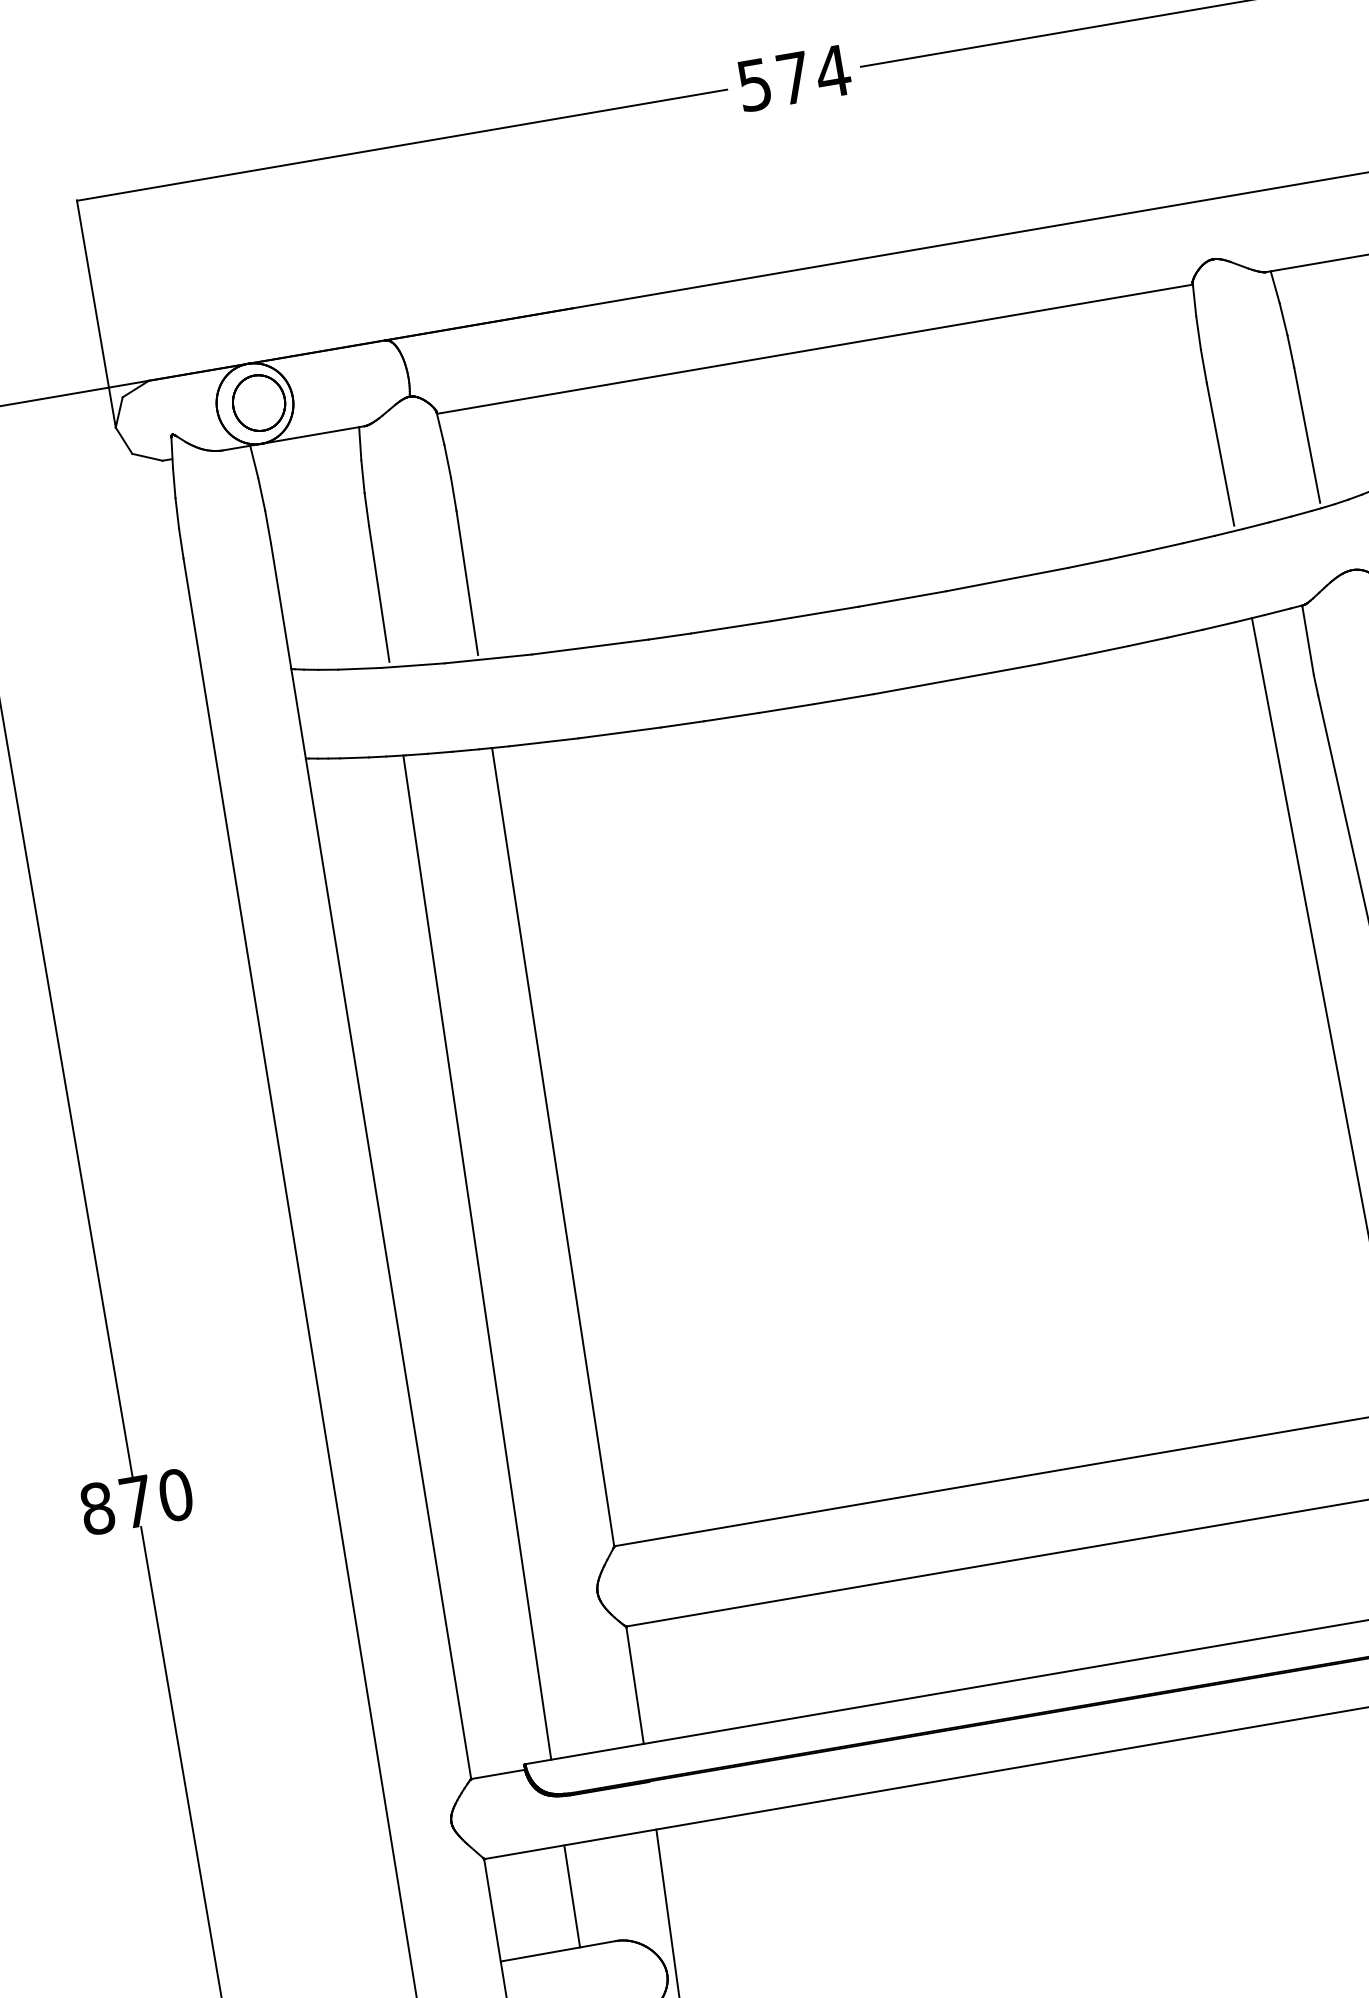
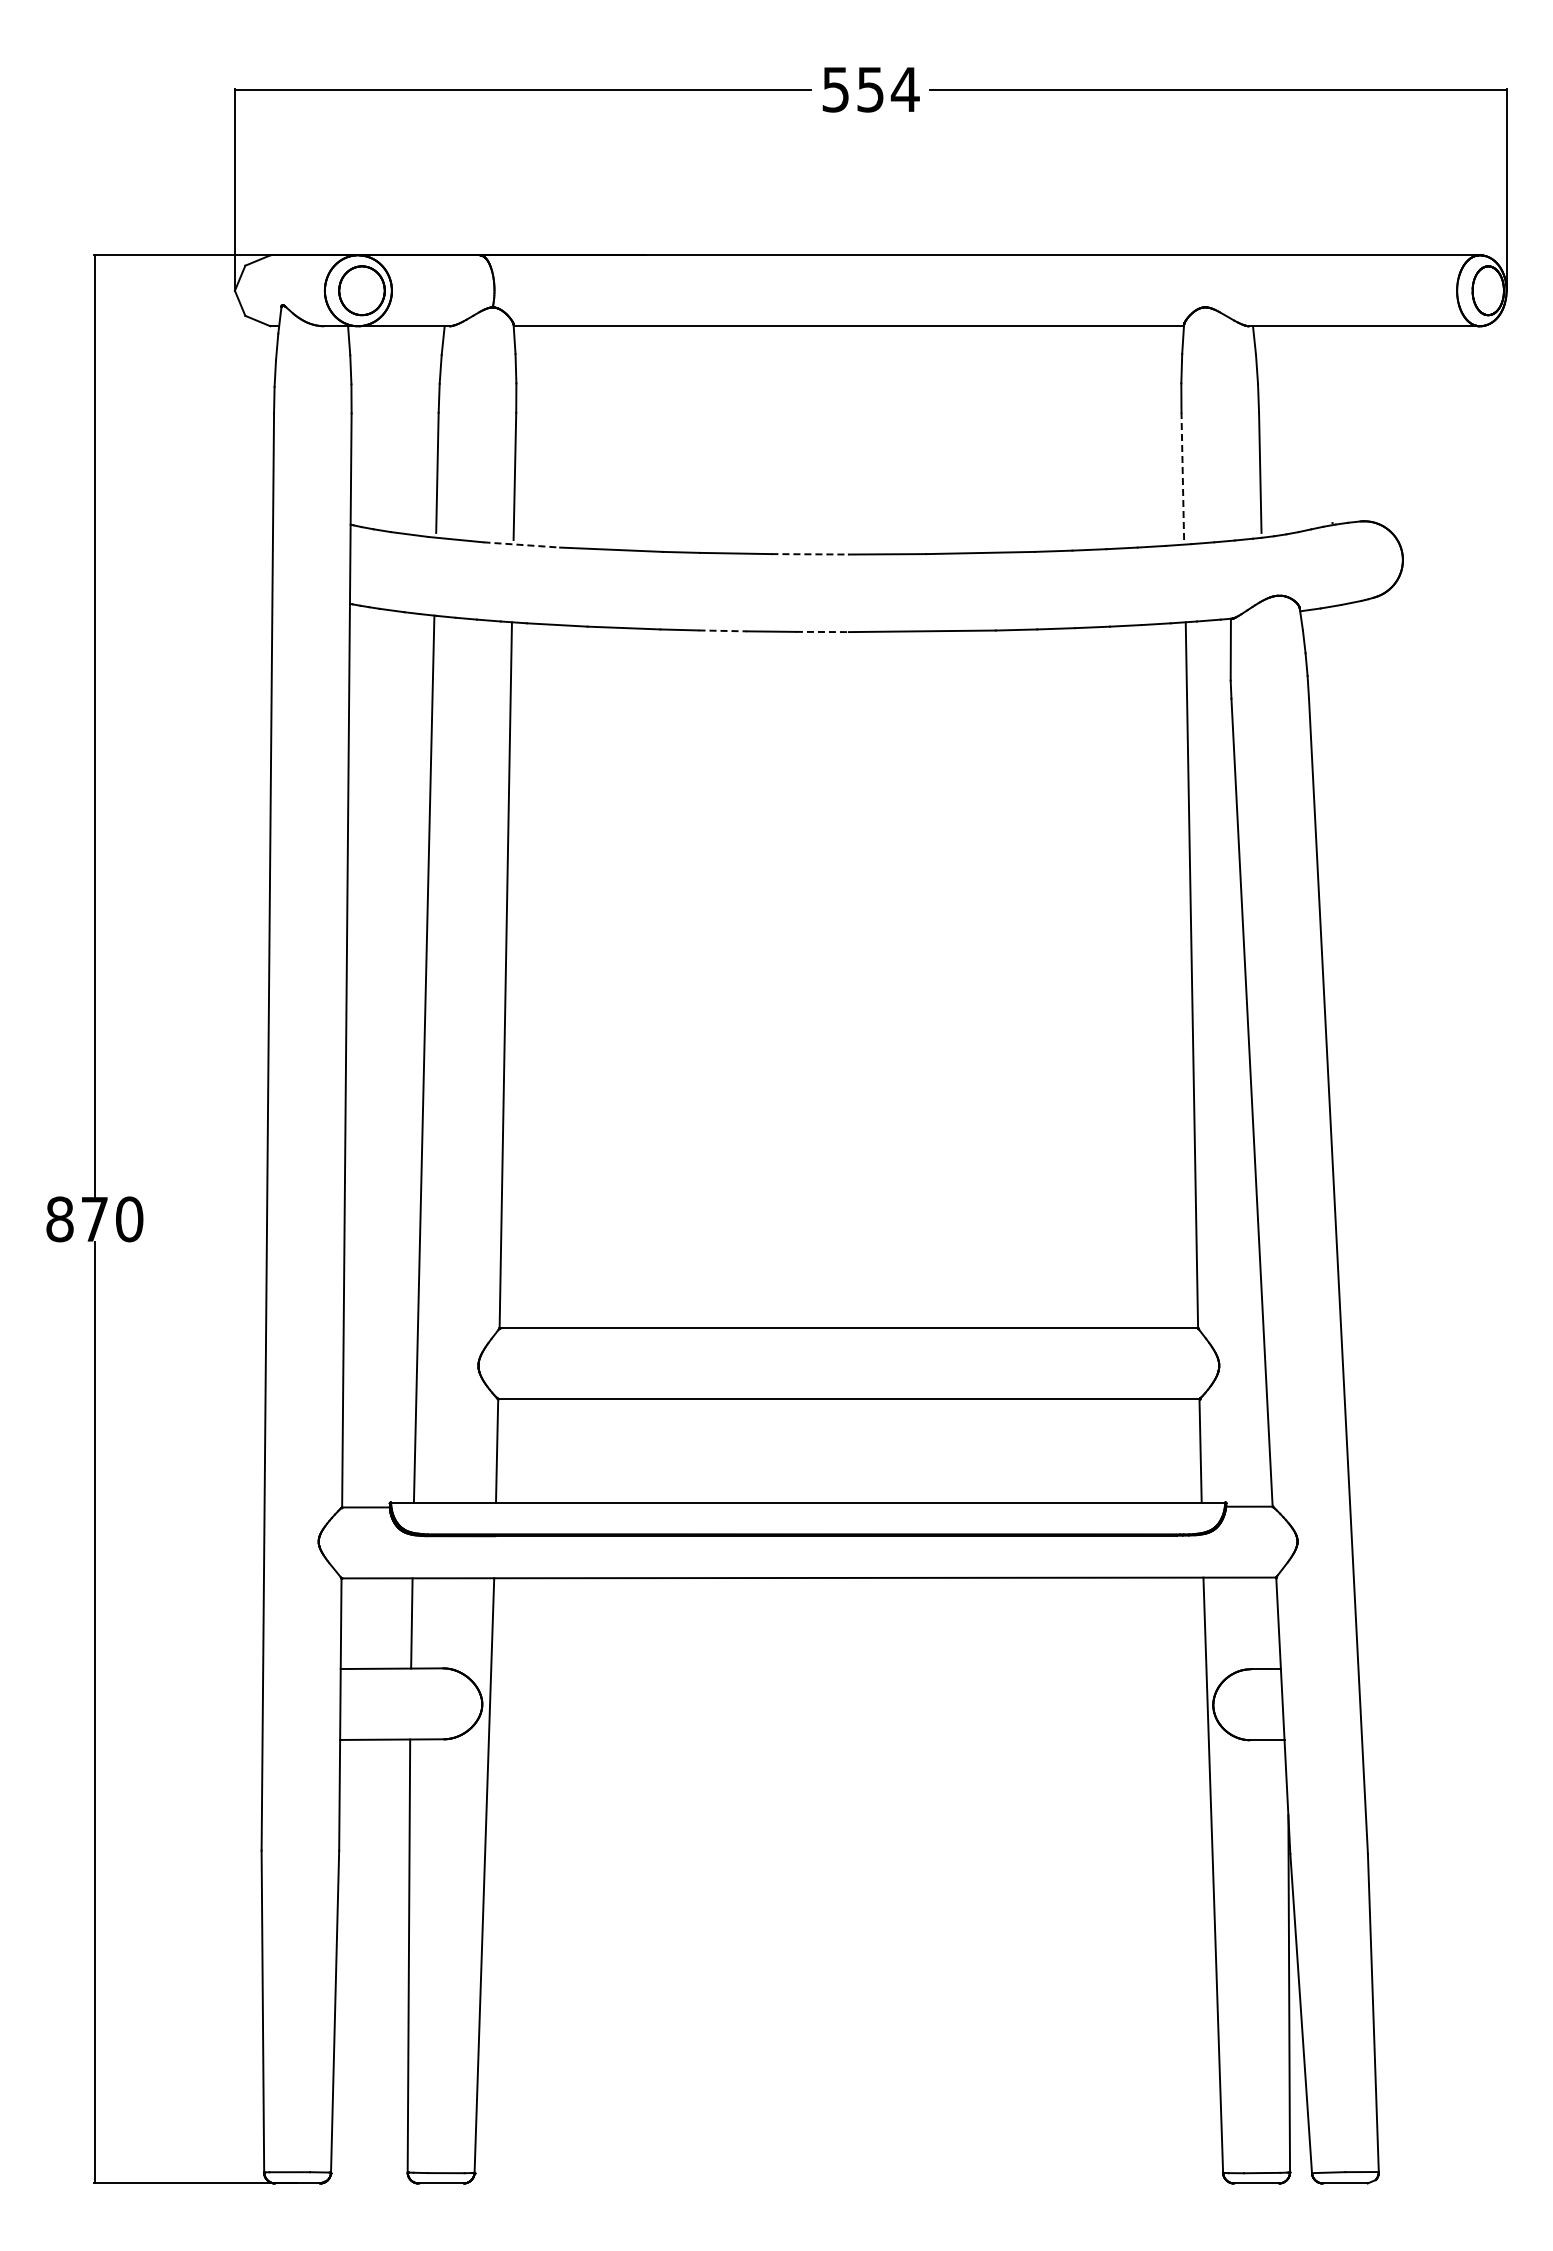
text: (793, 78) -> (870, 89), 574 -> 554
line: (1220, 454) -> (1182, 476), solid -> dashed
line: (815, 614) -> (810, 554), solid -> dashed
line: (488, 658) -> (522, 544), solid -> dashed
line: (844, 698) -> (822, 631), solid -> dashed
line: (732, 716) -> (723, 630), solid -> dashed

